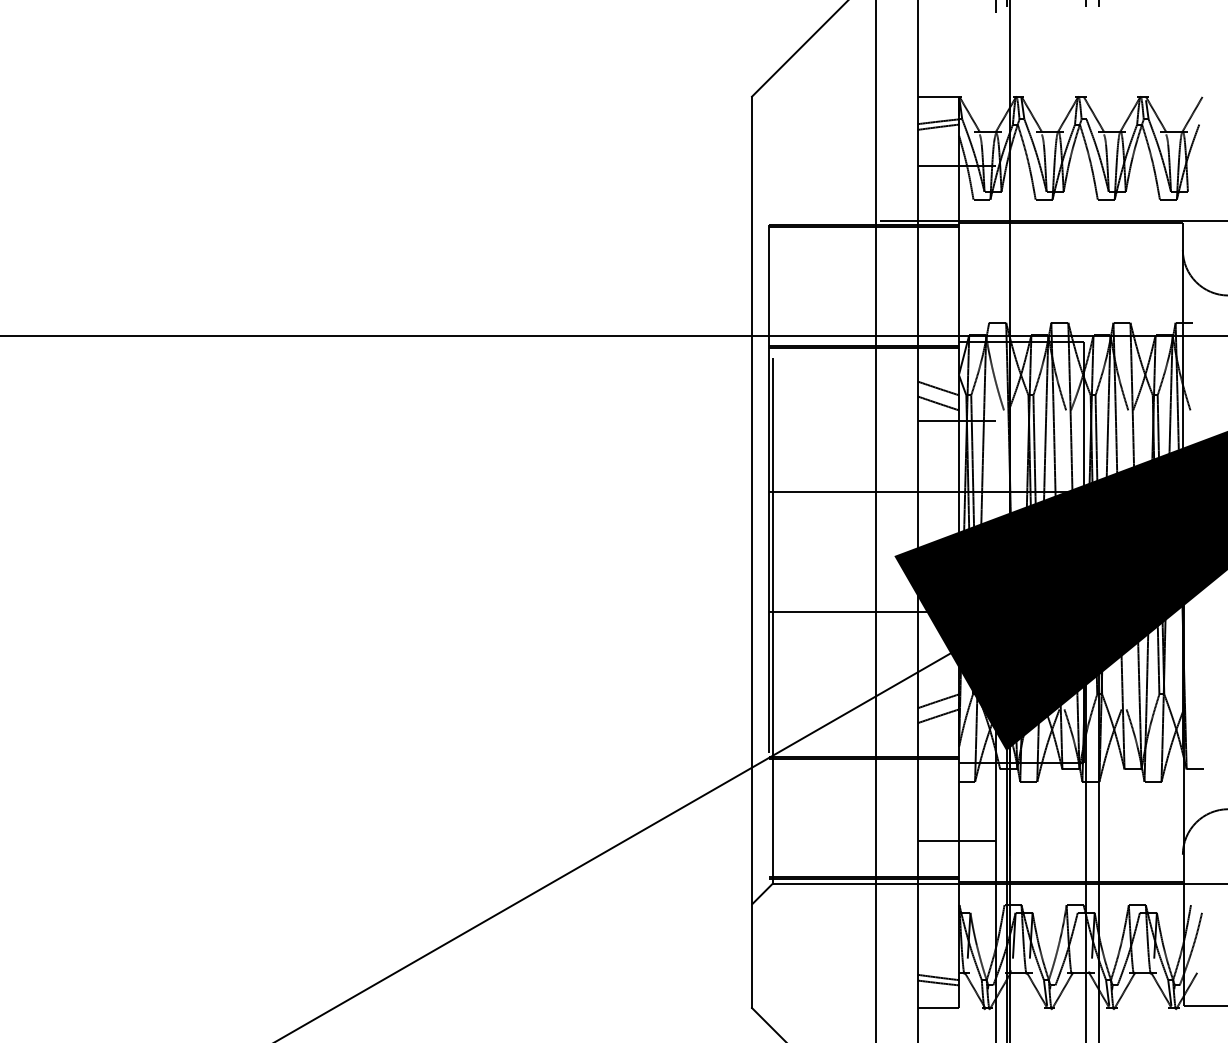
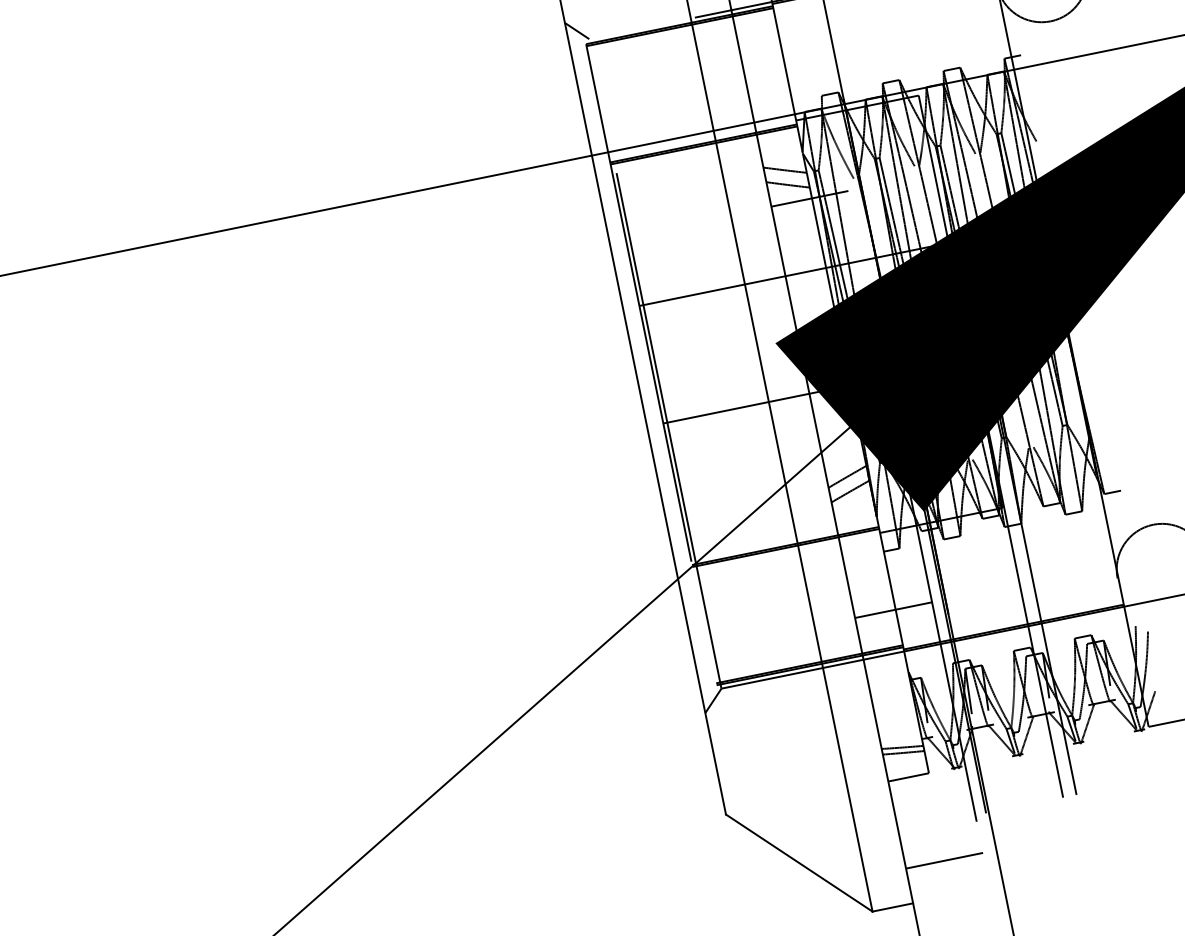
line: (762, 210) -> (577, 30), added

